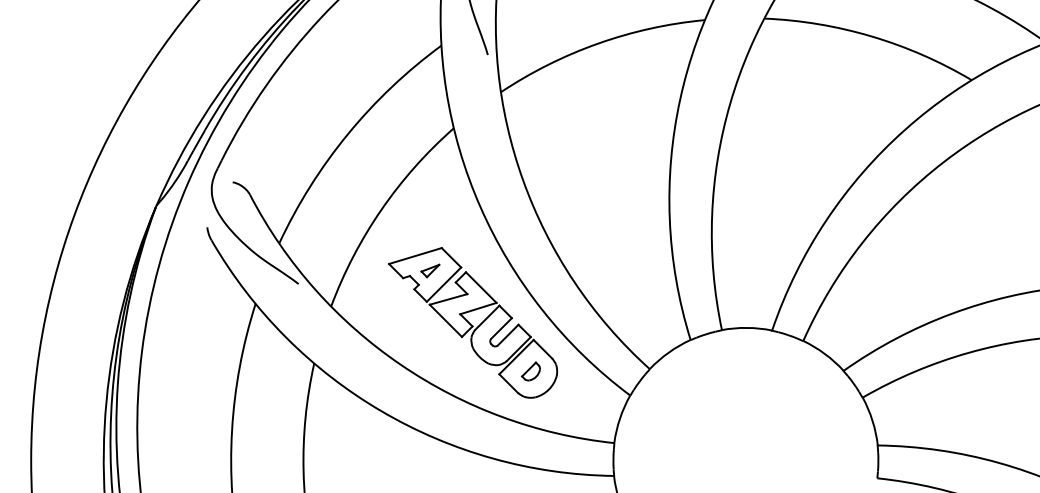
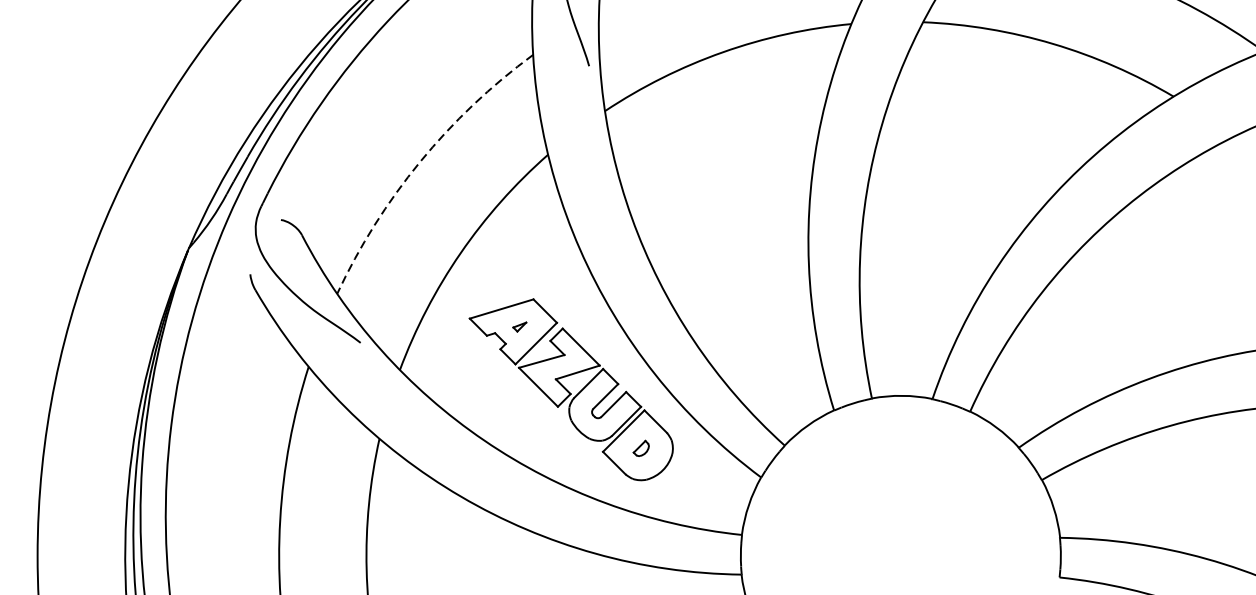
arc: (347, 134) -> (419, 162), solid -> dashed
part: (430, 270) -> (519, 326), size x0.6
part: (530, 371) -> (640, 448), size x0.7

